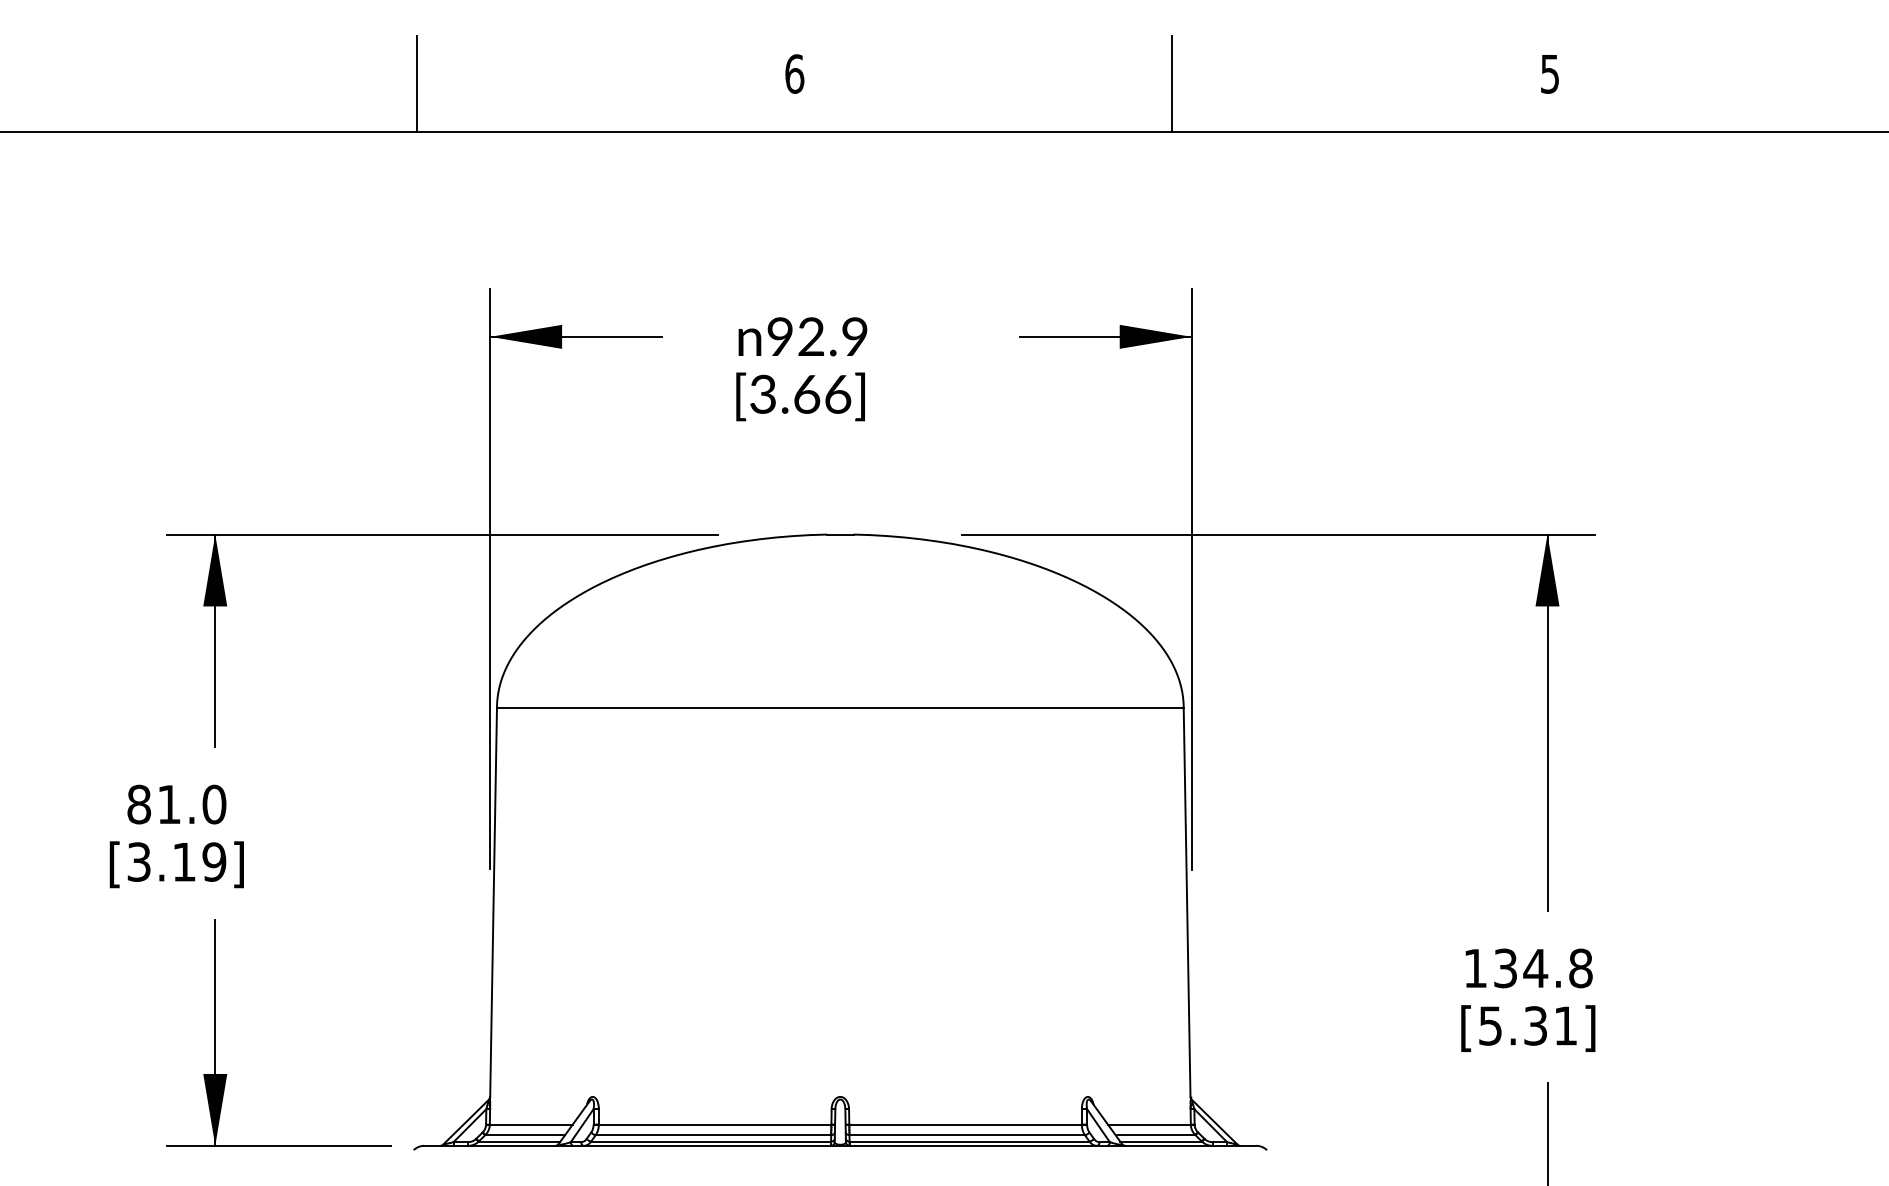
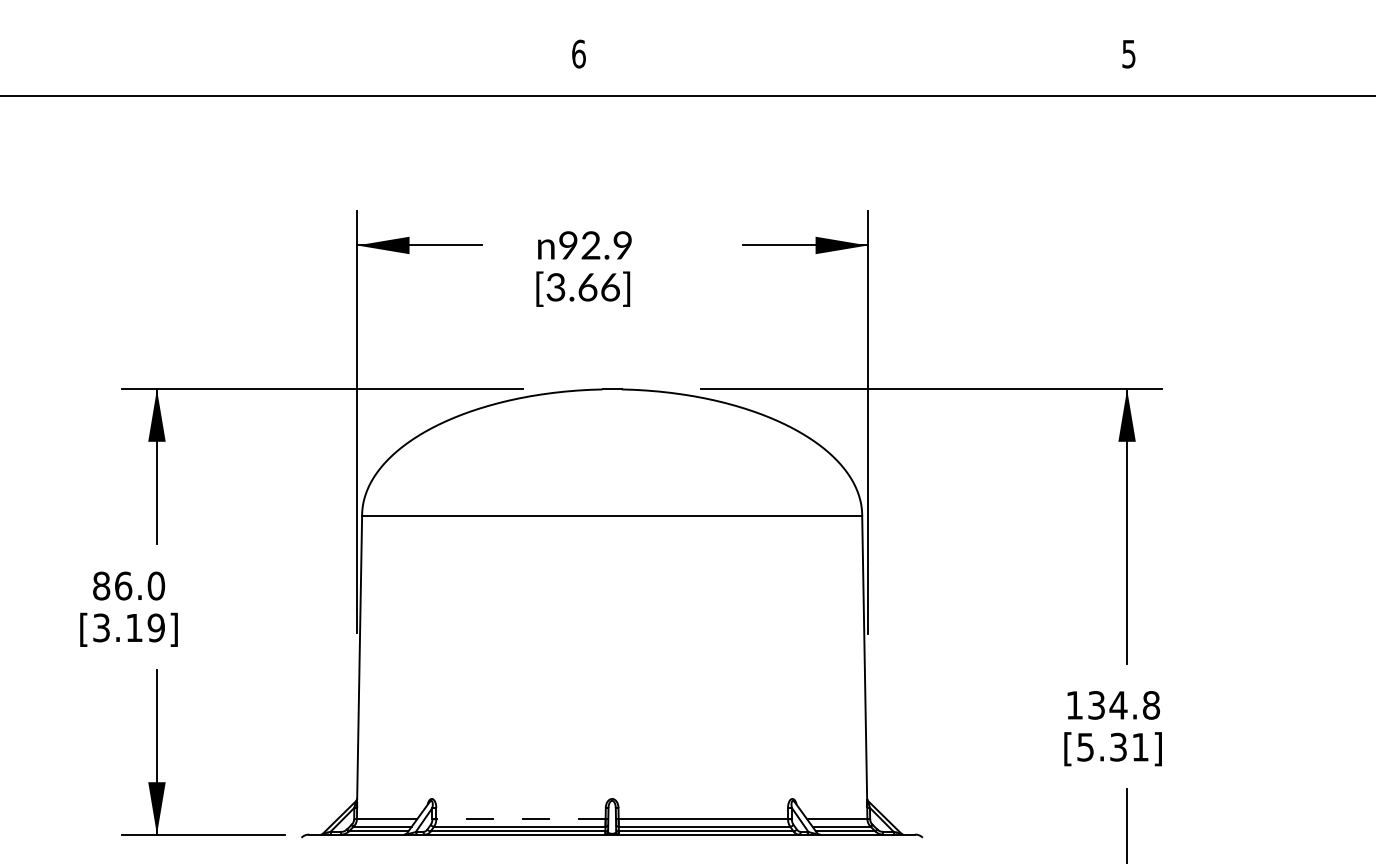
line: (417, 83) -> (304, 60), removed
line: (1172, 83) -> (854, 60), removed
text: (169, 804) -> (123, 586), 81.0 -> 86.0
line: (714, 1124) -> (520, 819), solid -> dashed

